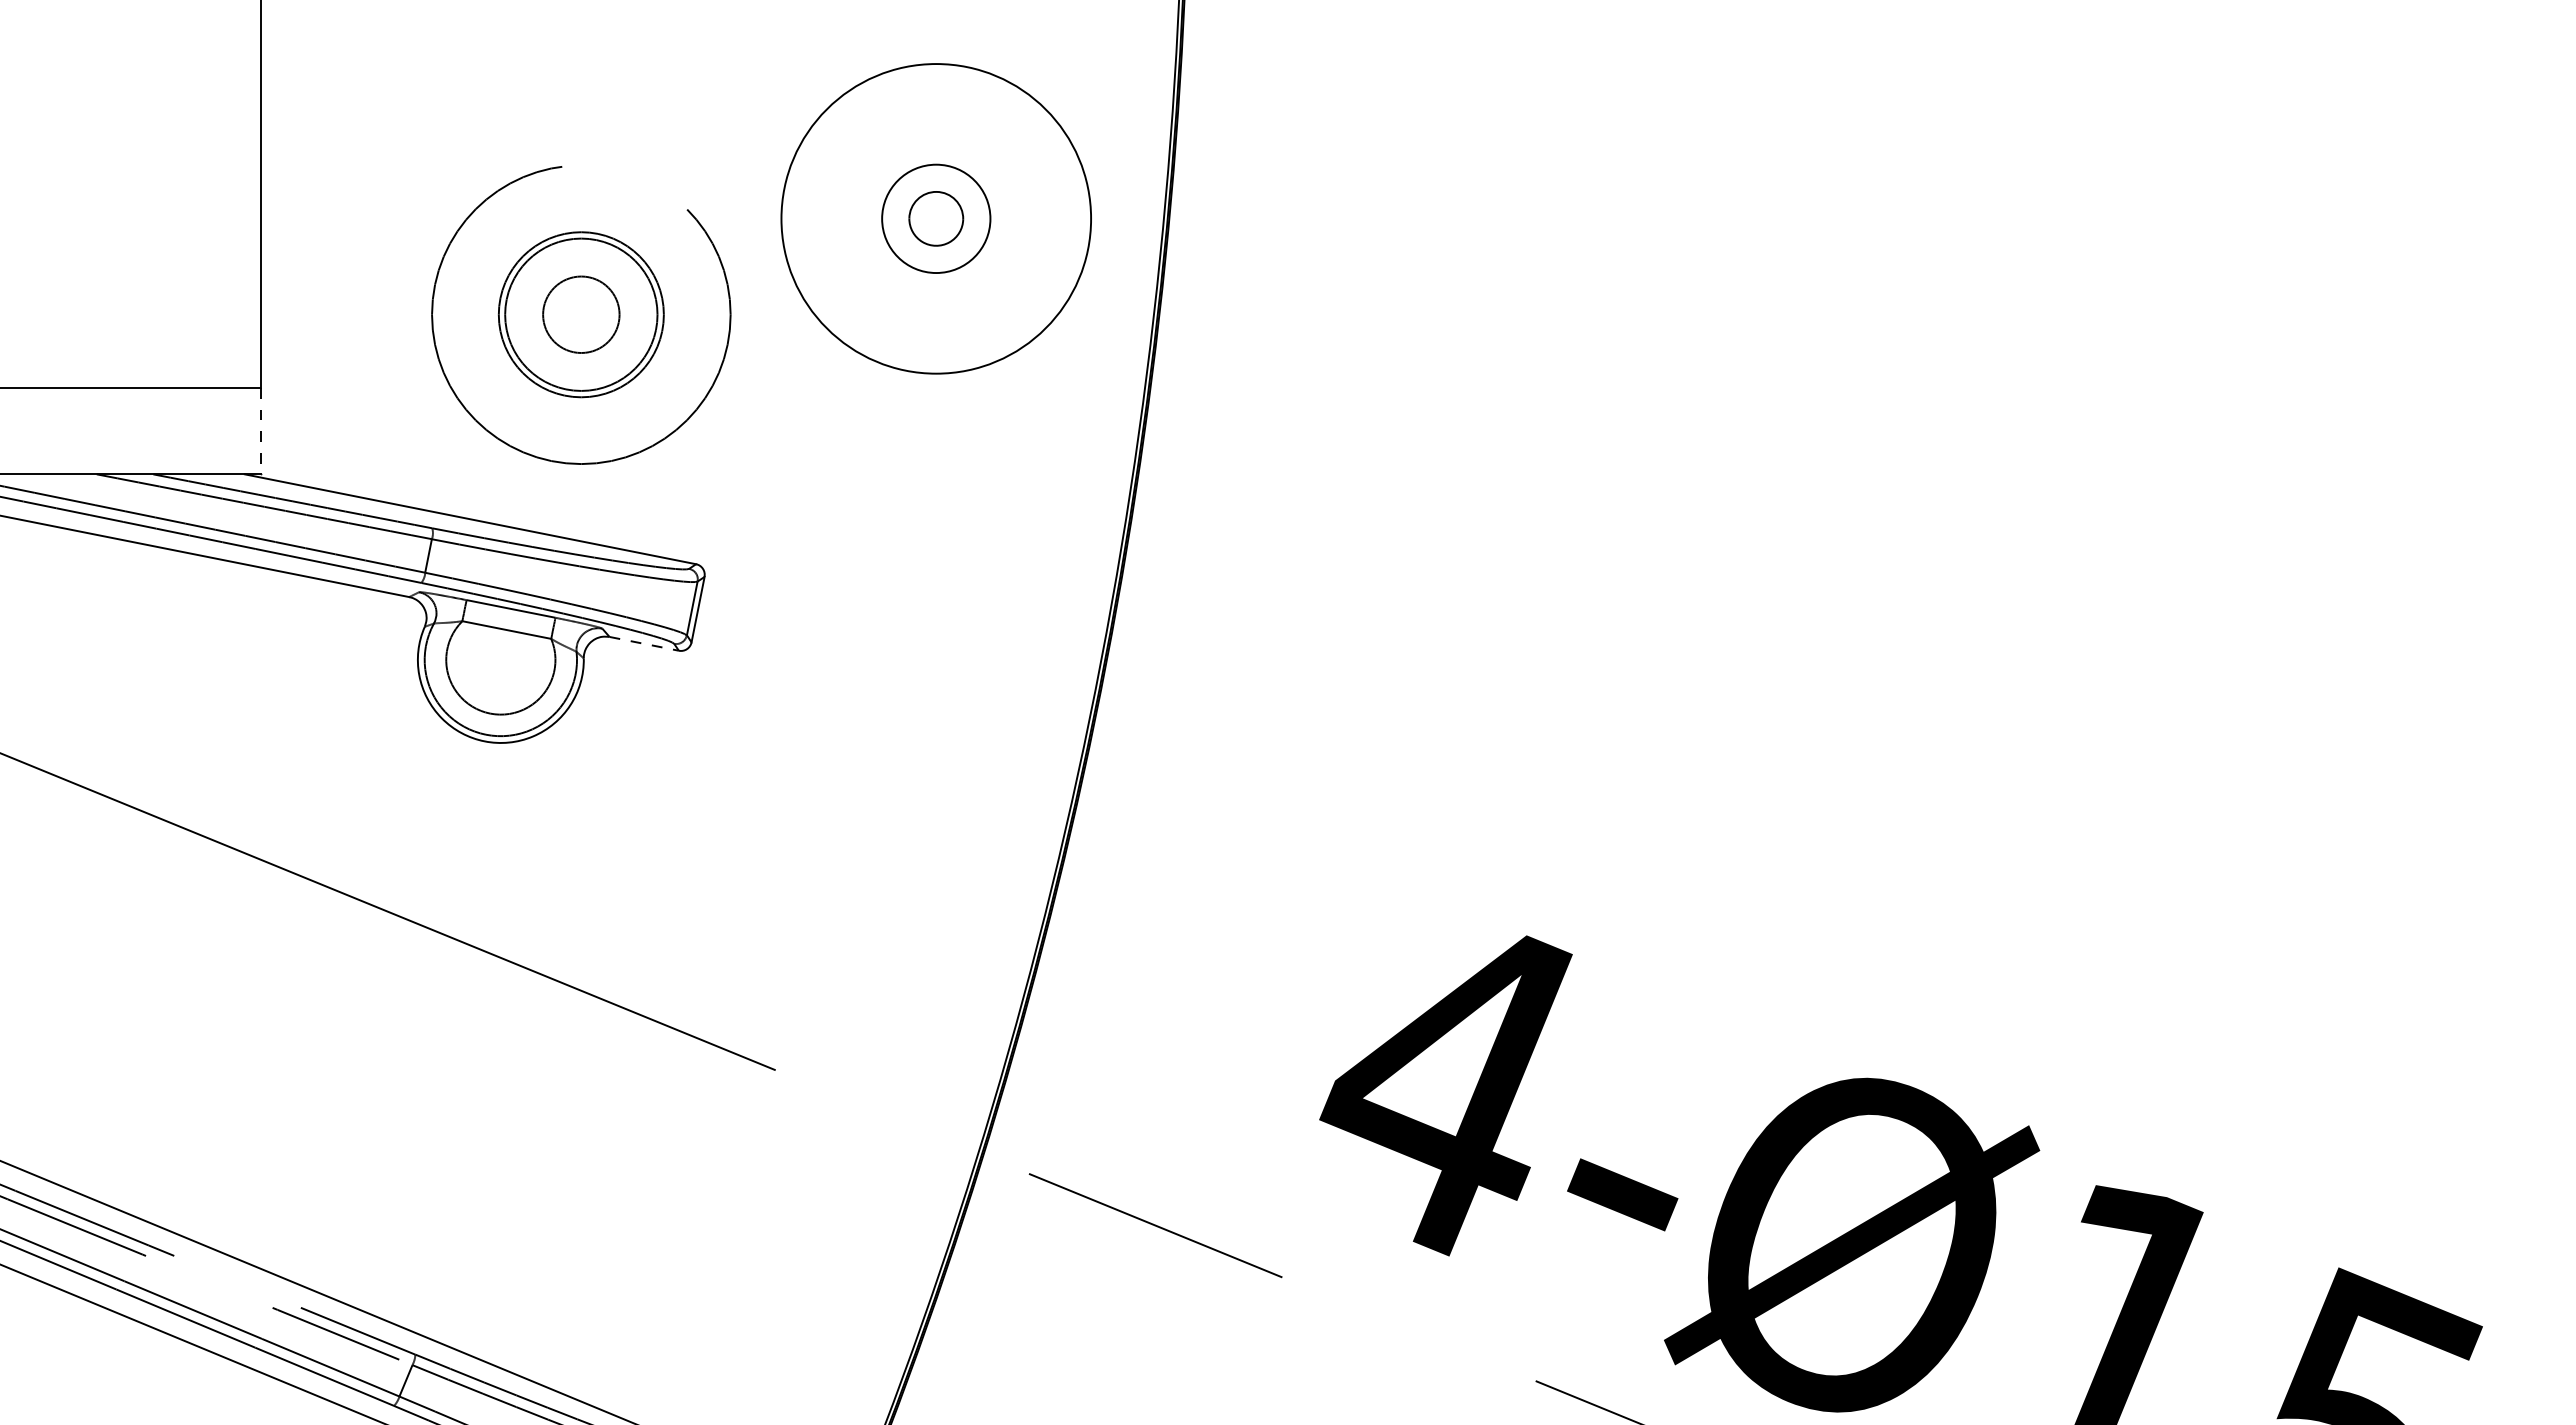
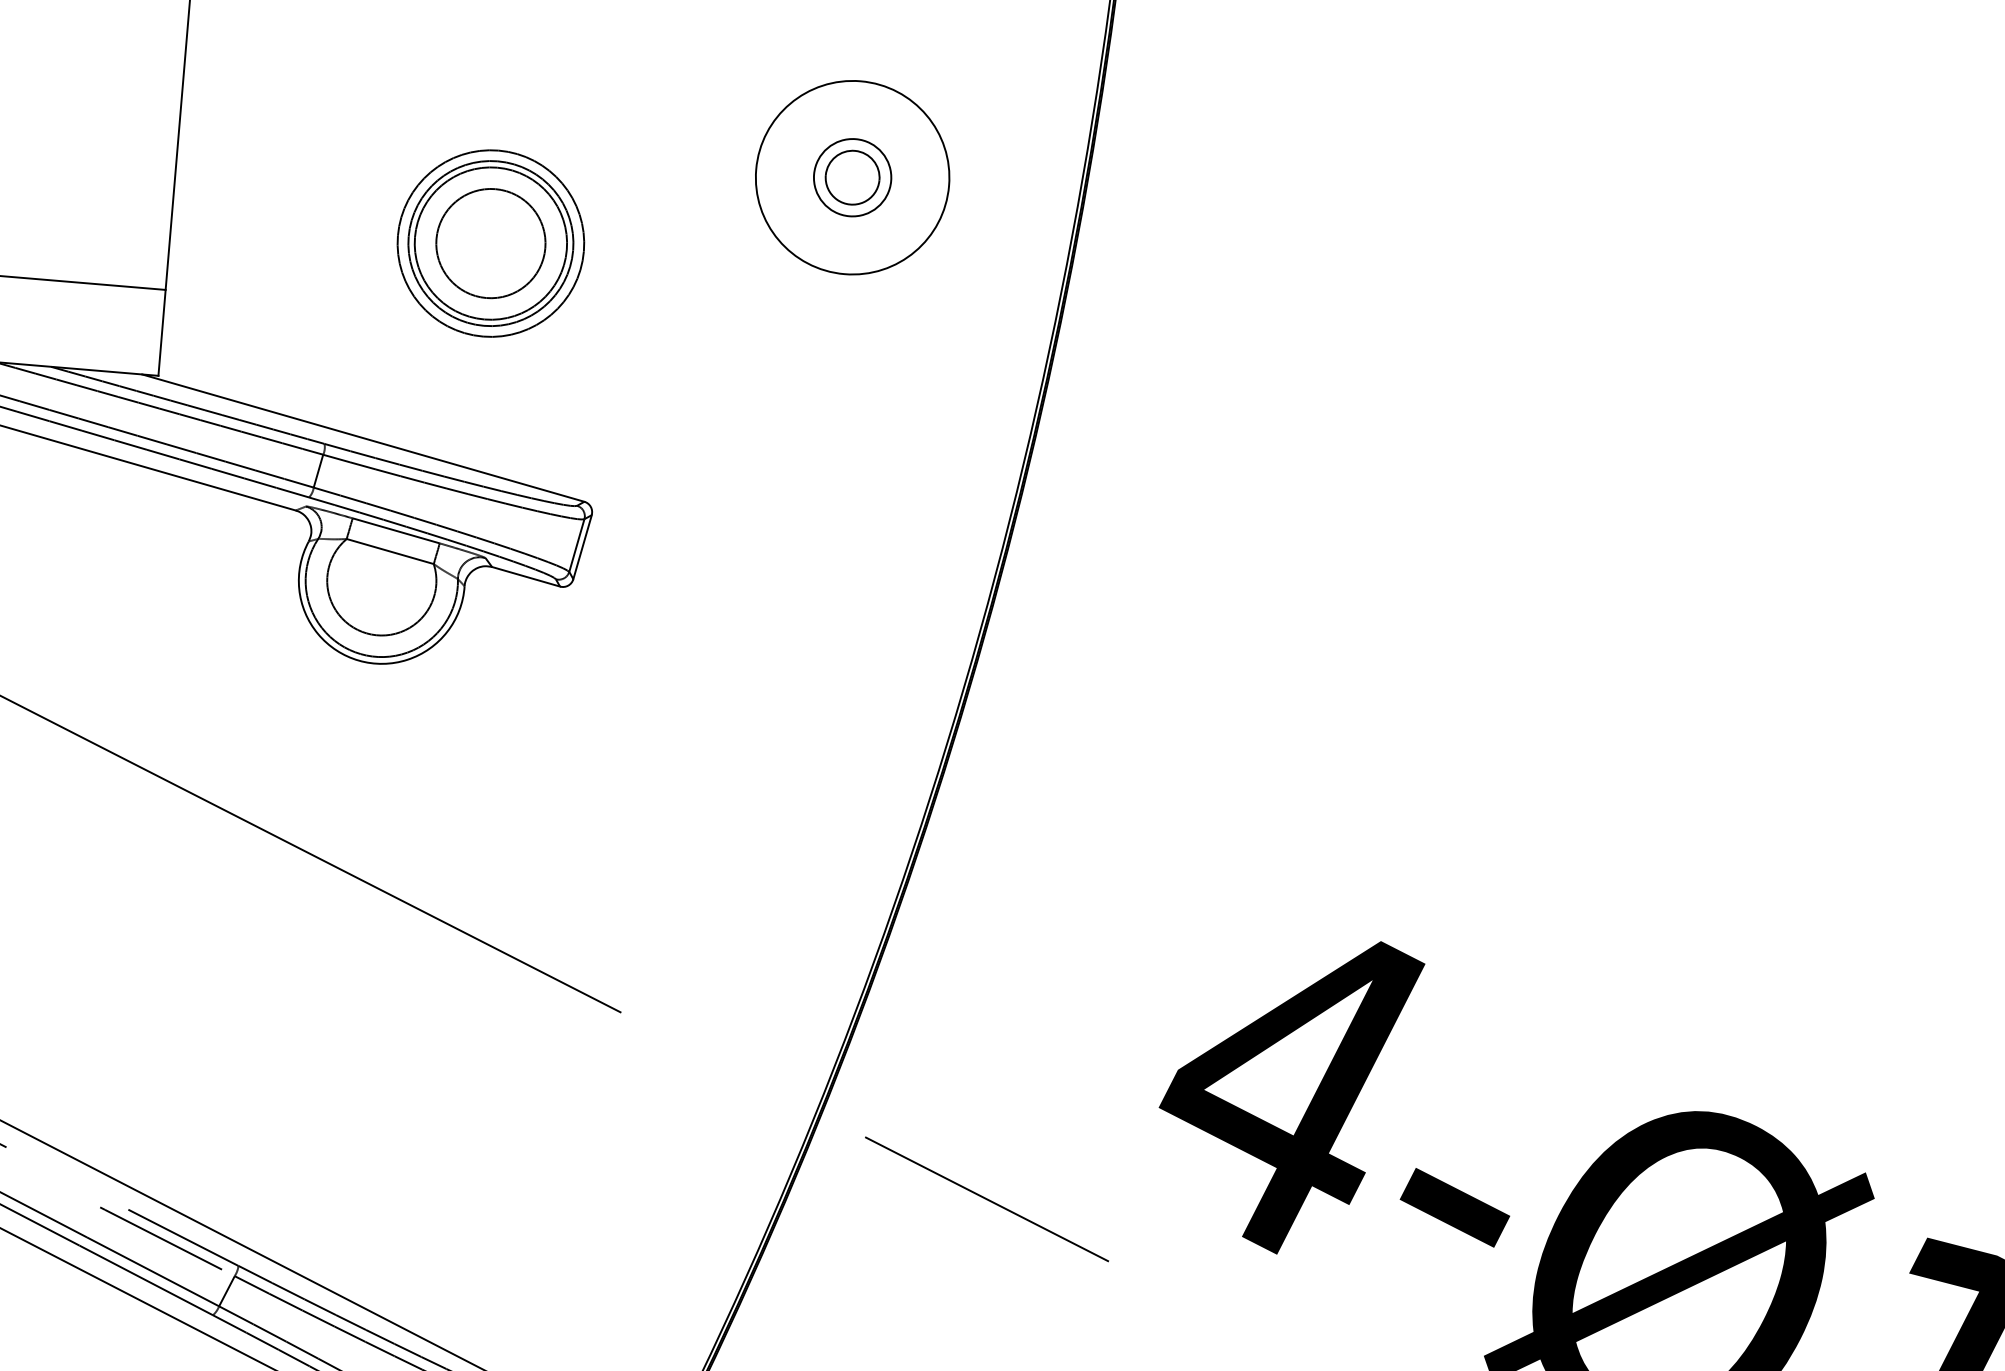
circle: (935, 218) -> (851, 177), size x0.71
circle: (936, 218) -> (852, 177), size x0.62
circle: (580, 314) -> (490, 243), size x1.43
circle: (581, 314) -> (491, 243), size x0.62
line: (261, 431) -> (162, 333), dashed -> solid
line: (644, 643) -> (526, 576), dashed -> solid

